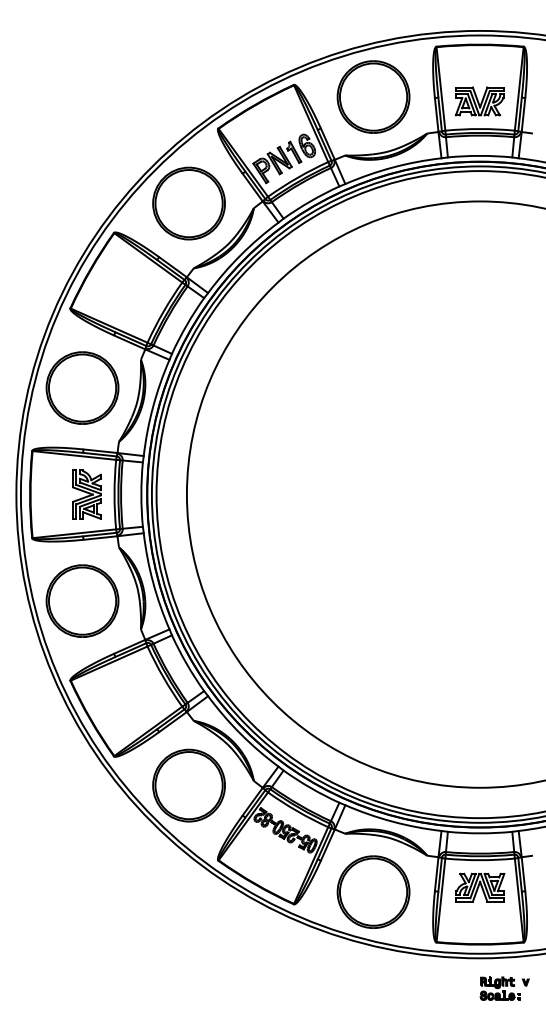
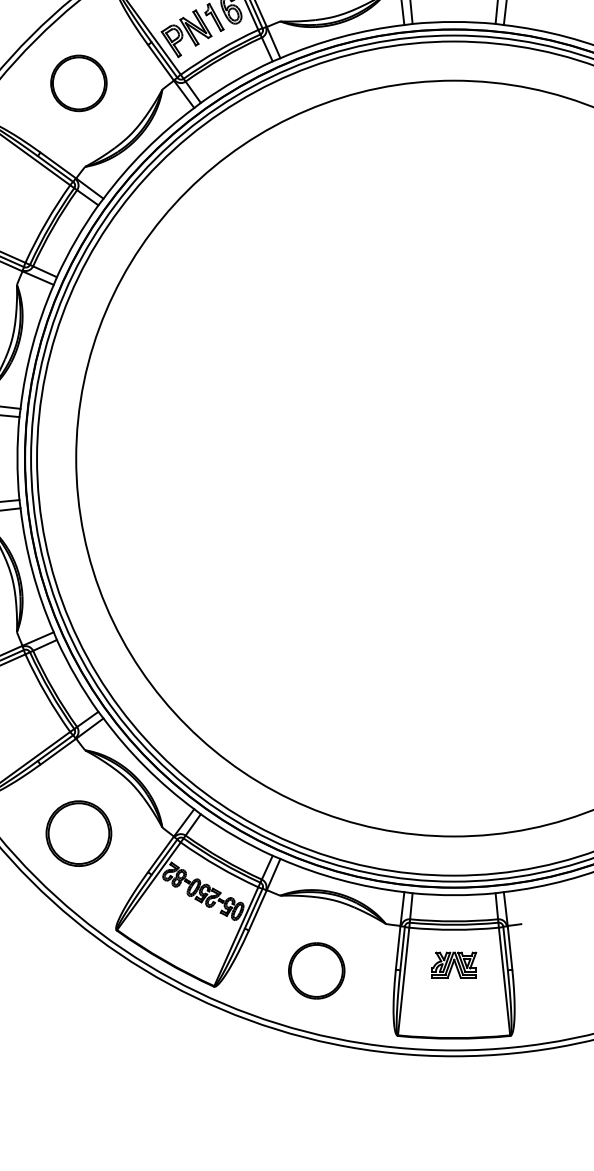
part: (188, 203) -> (78, 83), size x0.6
part: (188, 785) -> (78, 833), size x0.7
part: (480, 887) -> (454, 965), size x0.7
part: (373, 891) -> (316, 970), size x0.6
part: (504, 988) -> (485, 1095), removed

